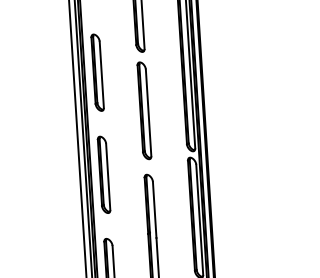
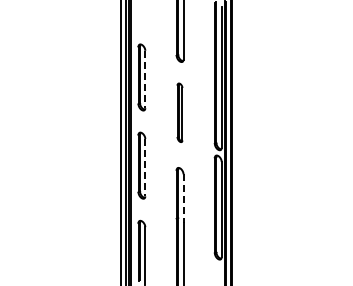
line: (101, 74) -> (145, 79), solid -> dashed
part: (143, 110) -> (179, 112), size x0.7
line: (108, 176) -> (145, 167), solid -> dashed
line: (154, 211) -> (183, 199), solid -> dashed

